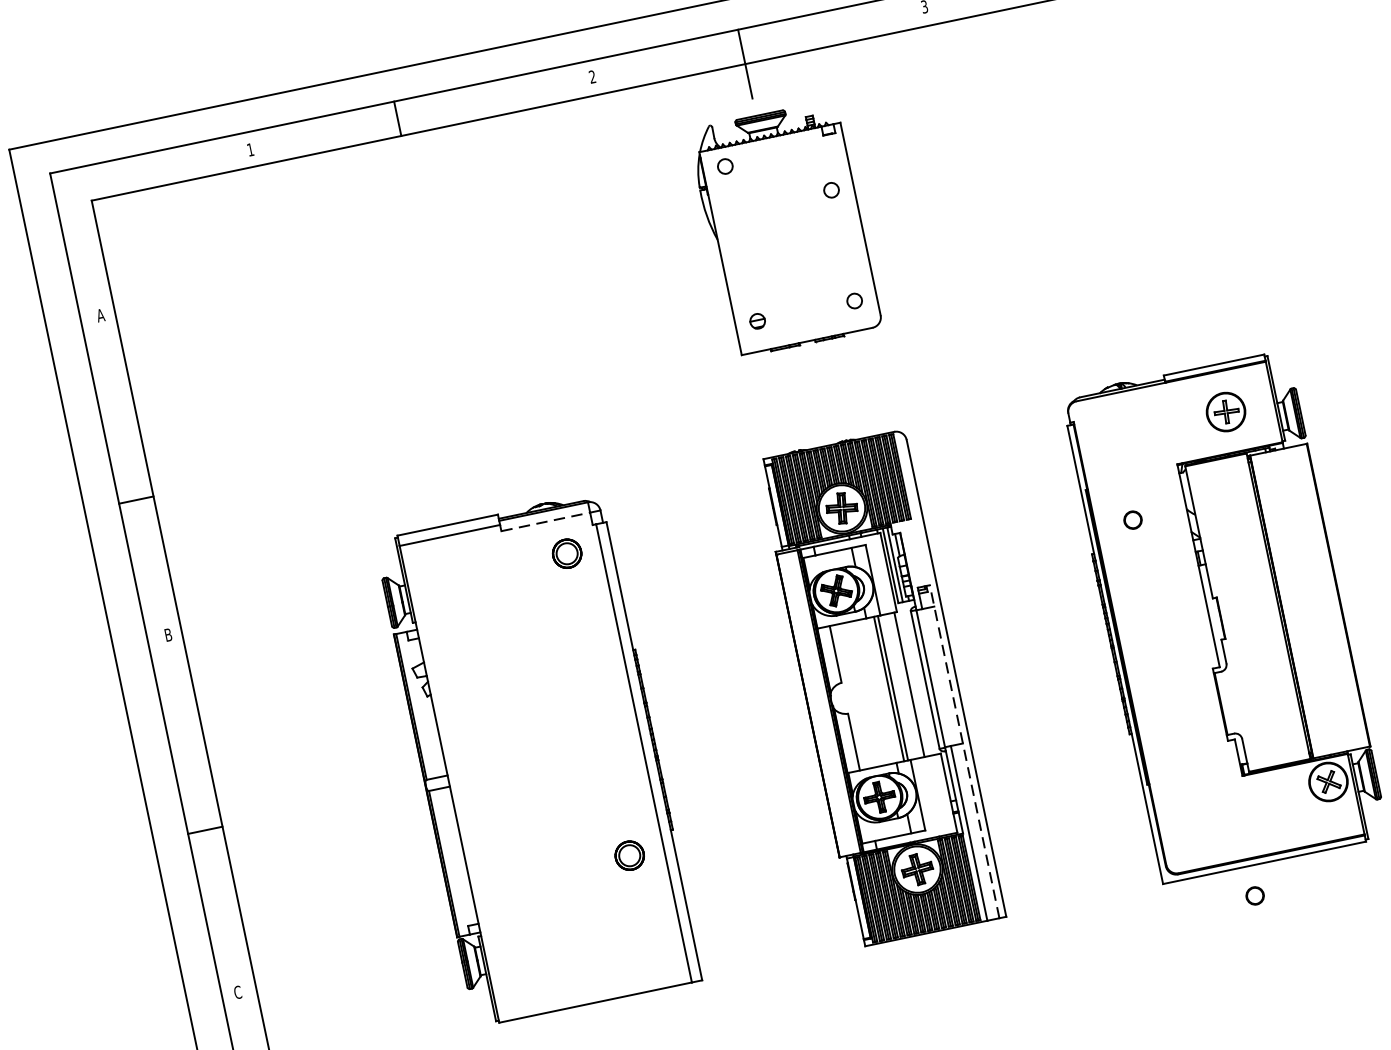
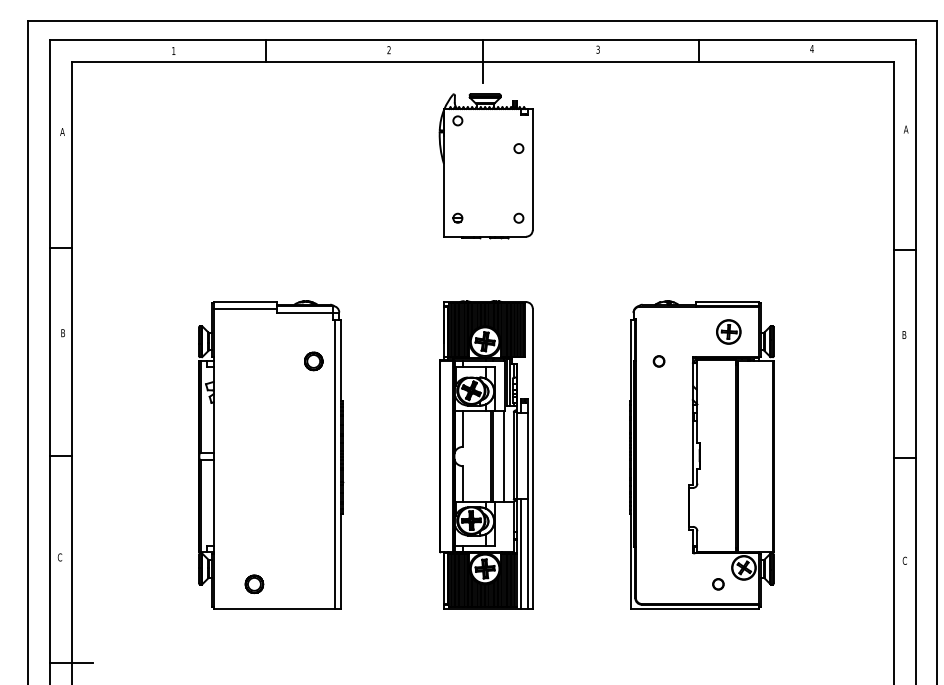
part: (1132, 520) -> (658, 361), moved
line: (545, 521) -> (304, 312), dashed -> solid
part: (566, 553) -> (313, 361), moved
line: (964, 751) -> (528, 503), dashed -> solid
part: (629, 855) -> (254, 584), moved
circle: (1255, 896) -> (718, 584), moved

